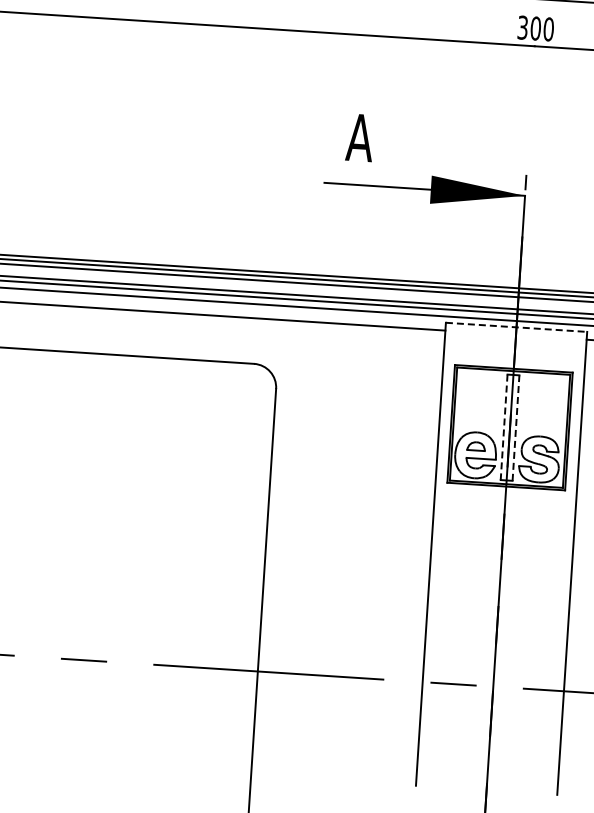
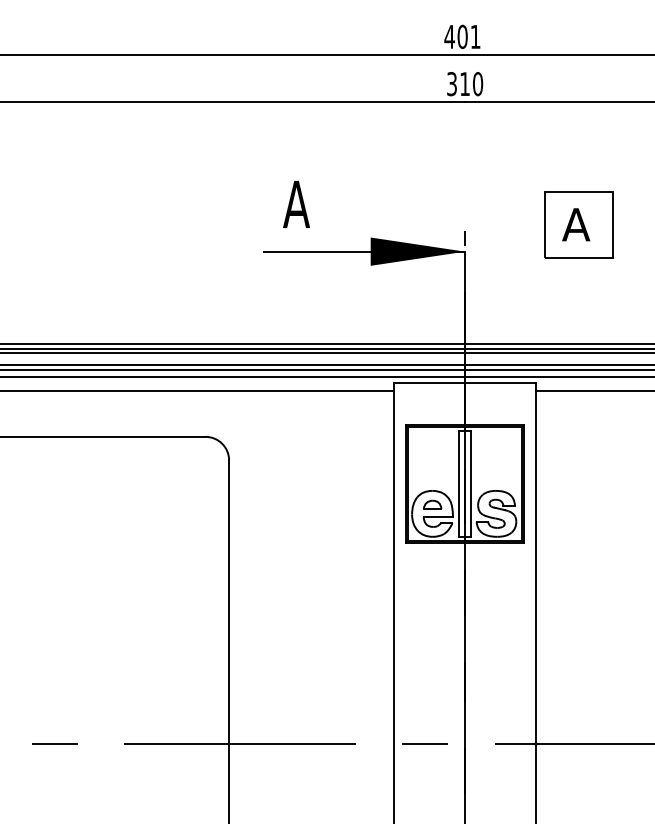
text: (536, 29) -> (465, 84), 300 -> 310
line: (516, 327) -> (465, 383), dashed -> solid
line: (504, 427) -> (459, 484), dashed -> solid
line: (516, 428) -> (471, 484), dashed -> solid

